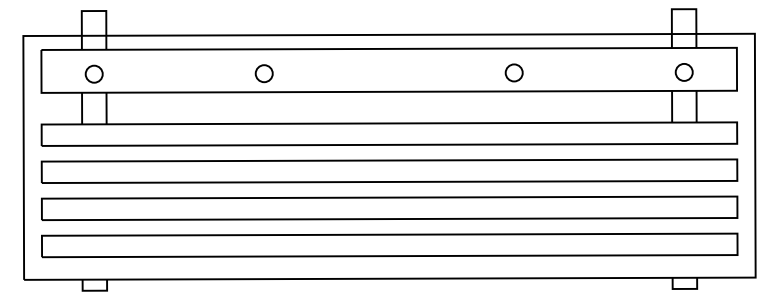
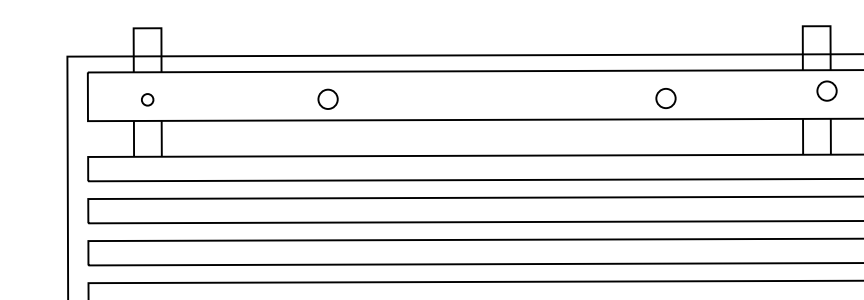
circle: (513, 72) -> (665, 97), moved
circle: (683, 72) -> (826, 91), moved
circle: (93, 73) -> (146, 99), size x0.6
circle: (263, 73) -> (327, 99), moved

